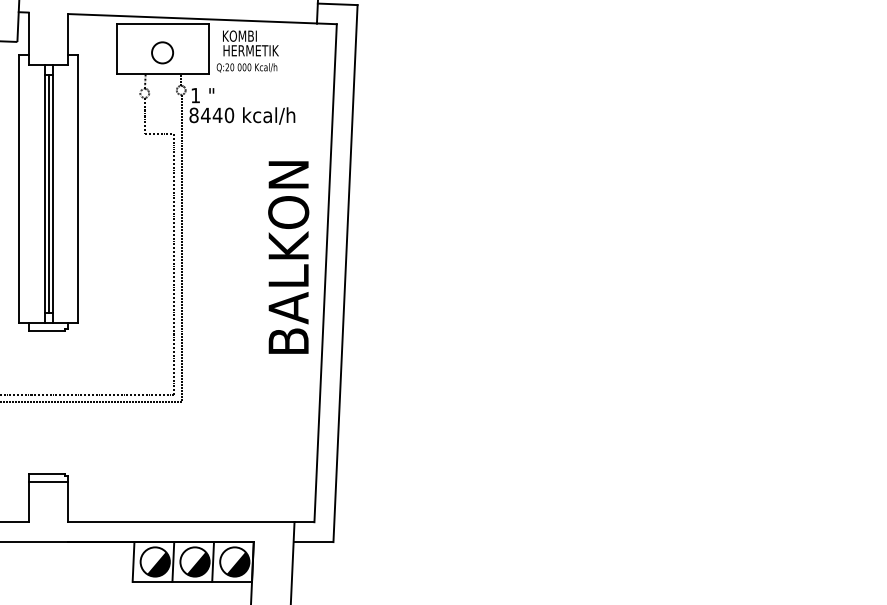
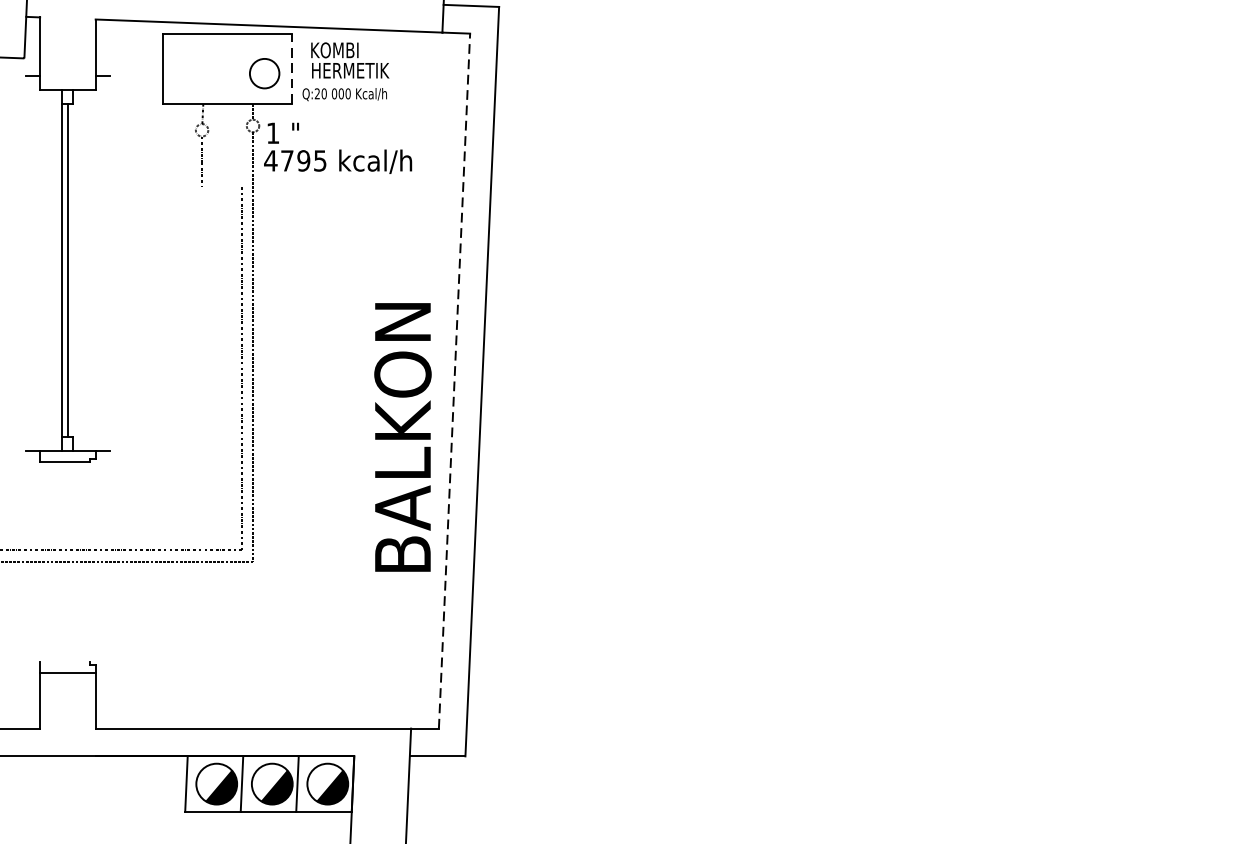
line: (209, 48) -> (292, 67), solid -> dashed
circle: (162, 52) -> (264, 73), moved
text: (211, 115) -> (295, 161), 8440 -> 4795
line: (158, 133) -> (221, 186), removed
line: (18, 188) -> (25, 262), removed
line: (78, 188) -> (109, 262), removed
line: (52, 193) -> (73, 269), removed
text: (288, 257) -> (402, 437), moved
line: (325, 272) -> (454, 380), solid -> dashed
line: (46, 474) -> (64, 662), removed

